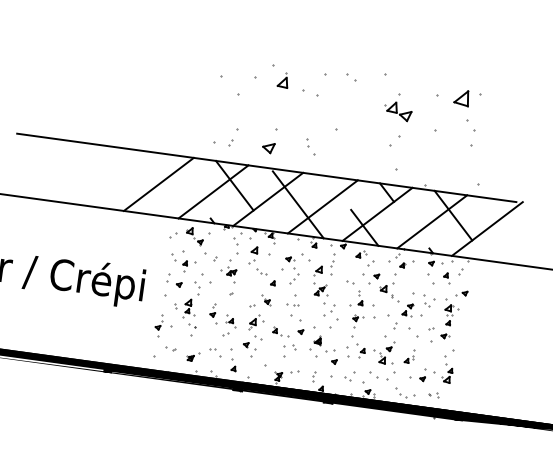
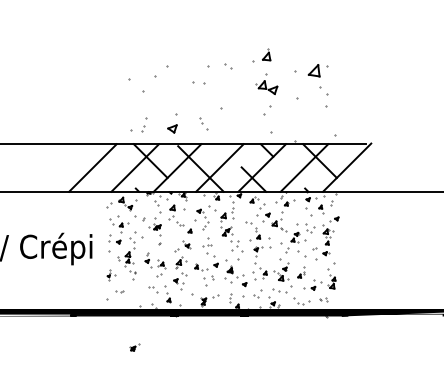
part: (283, 79) -> (266, 54), moved
part: (163, 326) -> (111, 275), size x0.6
part: (192, 356) -> (134, 347), moved

